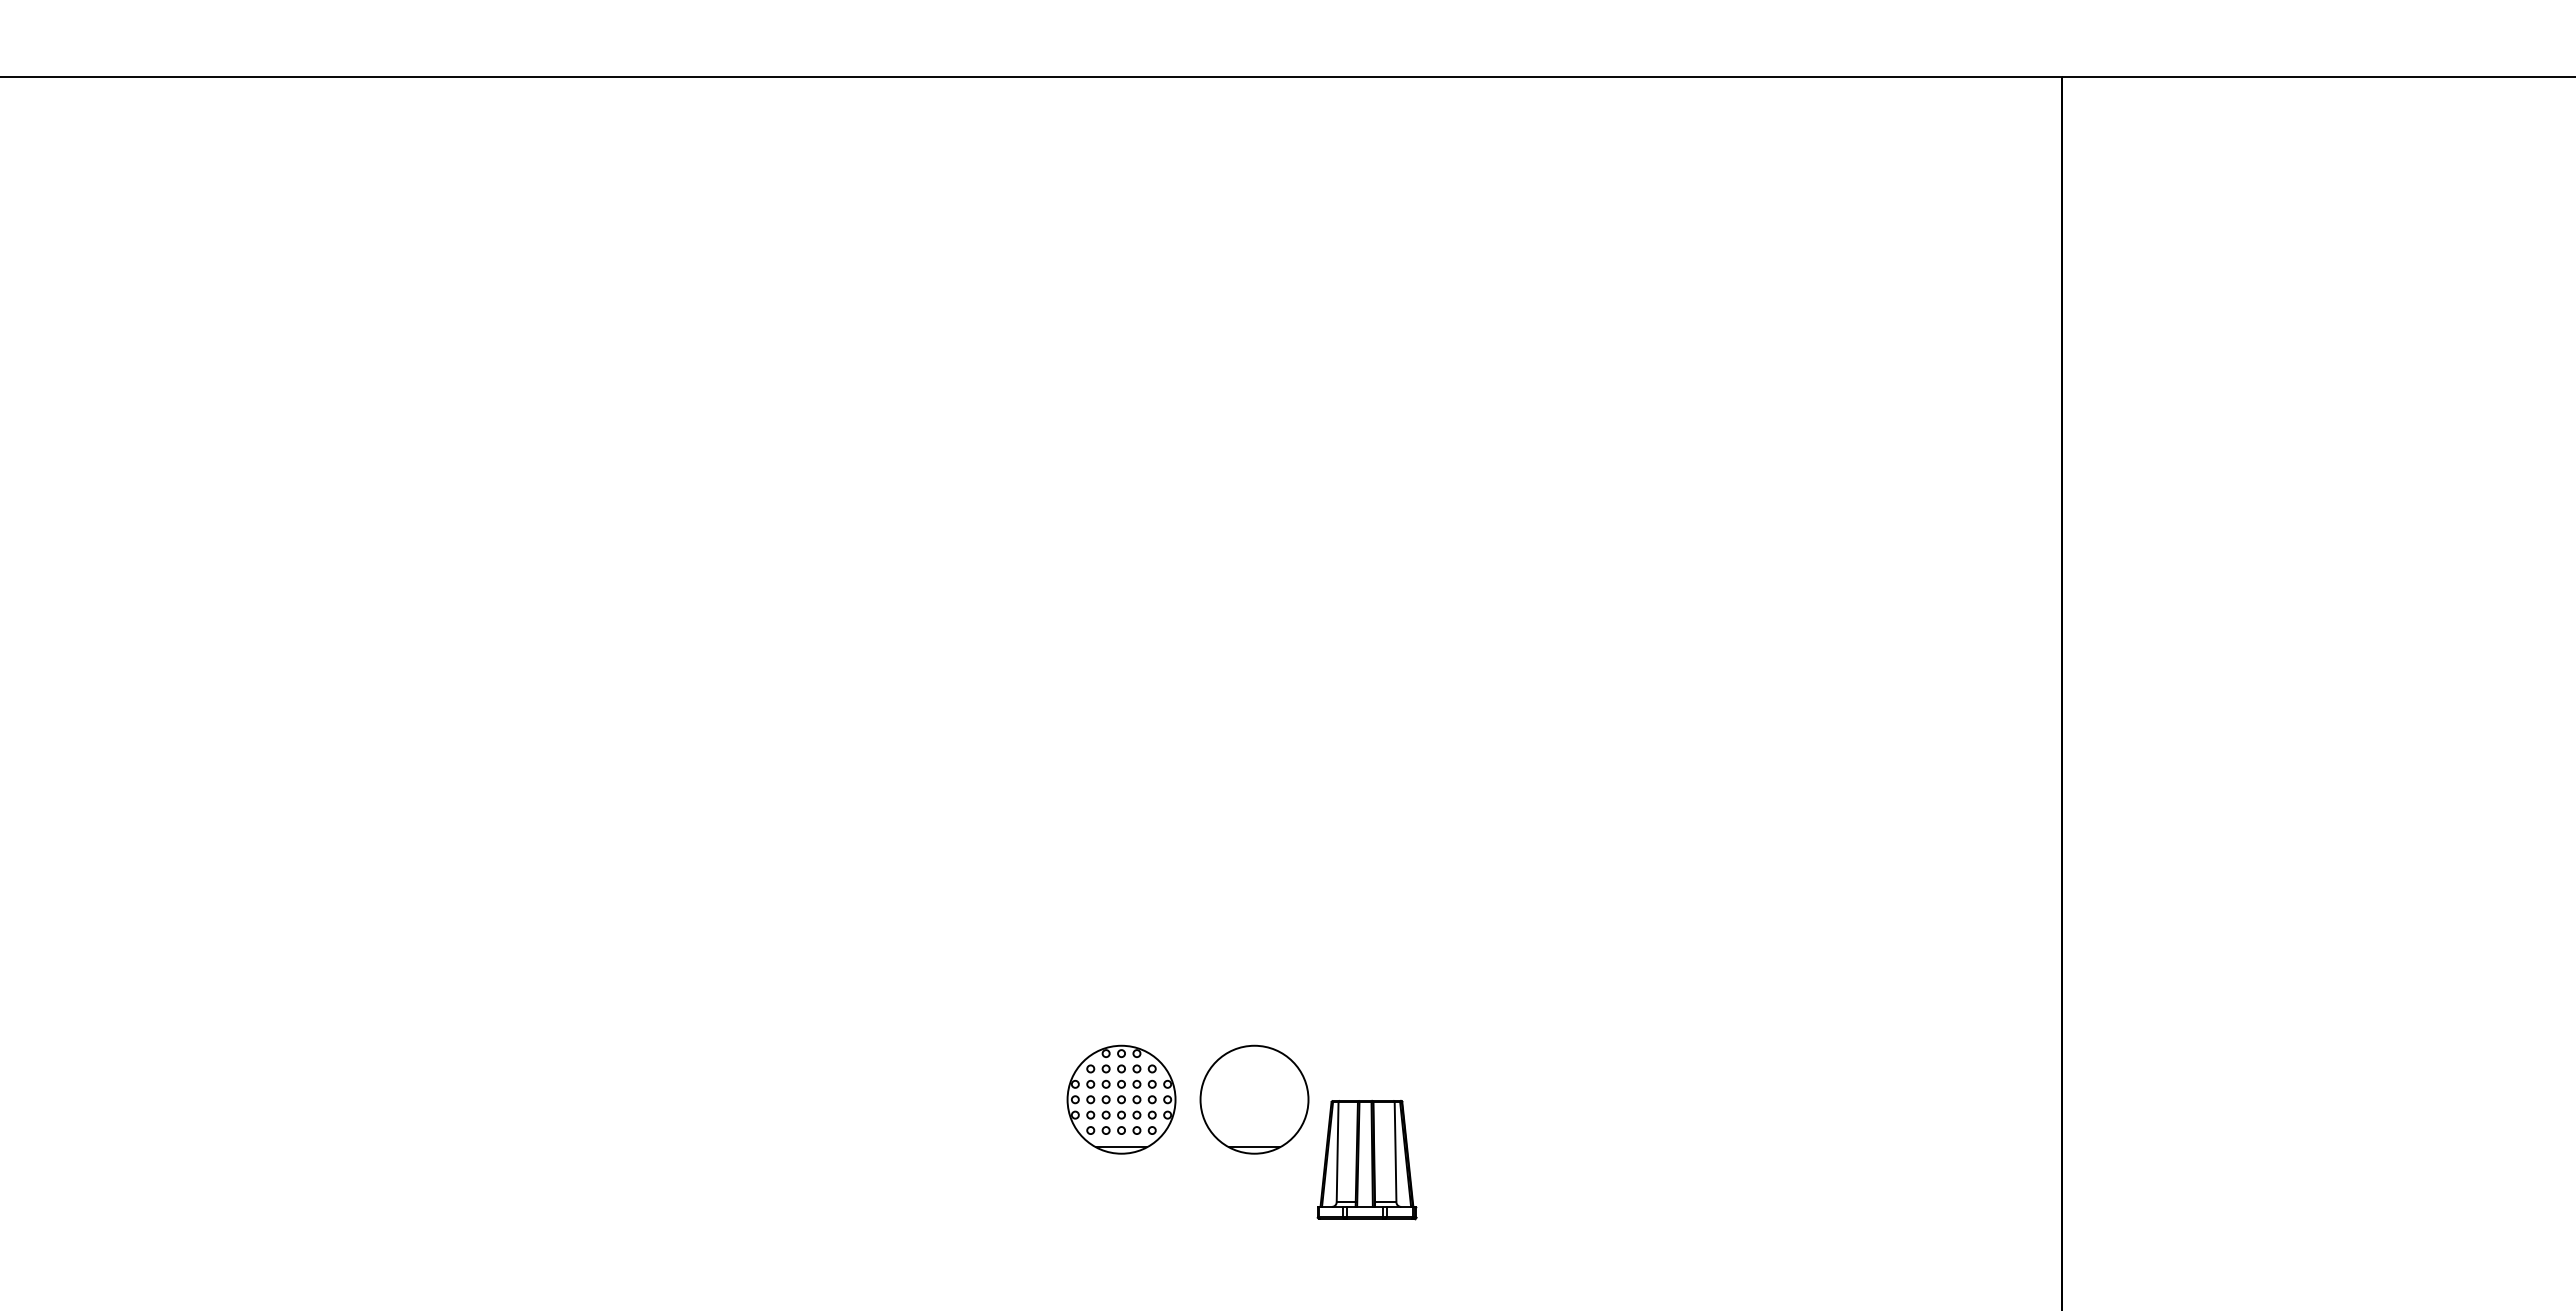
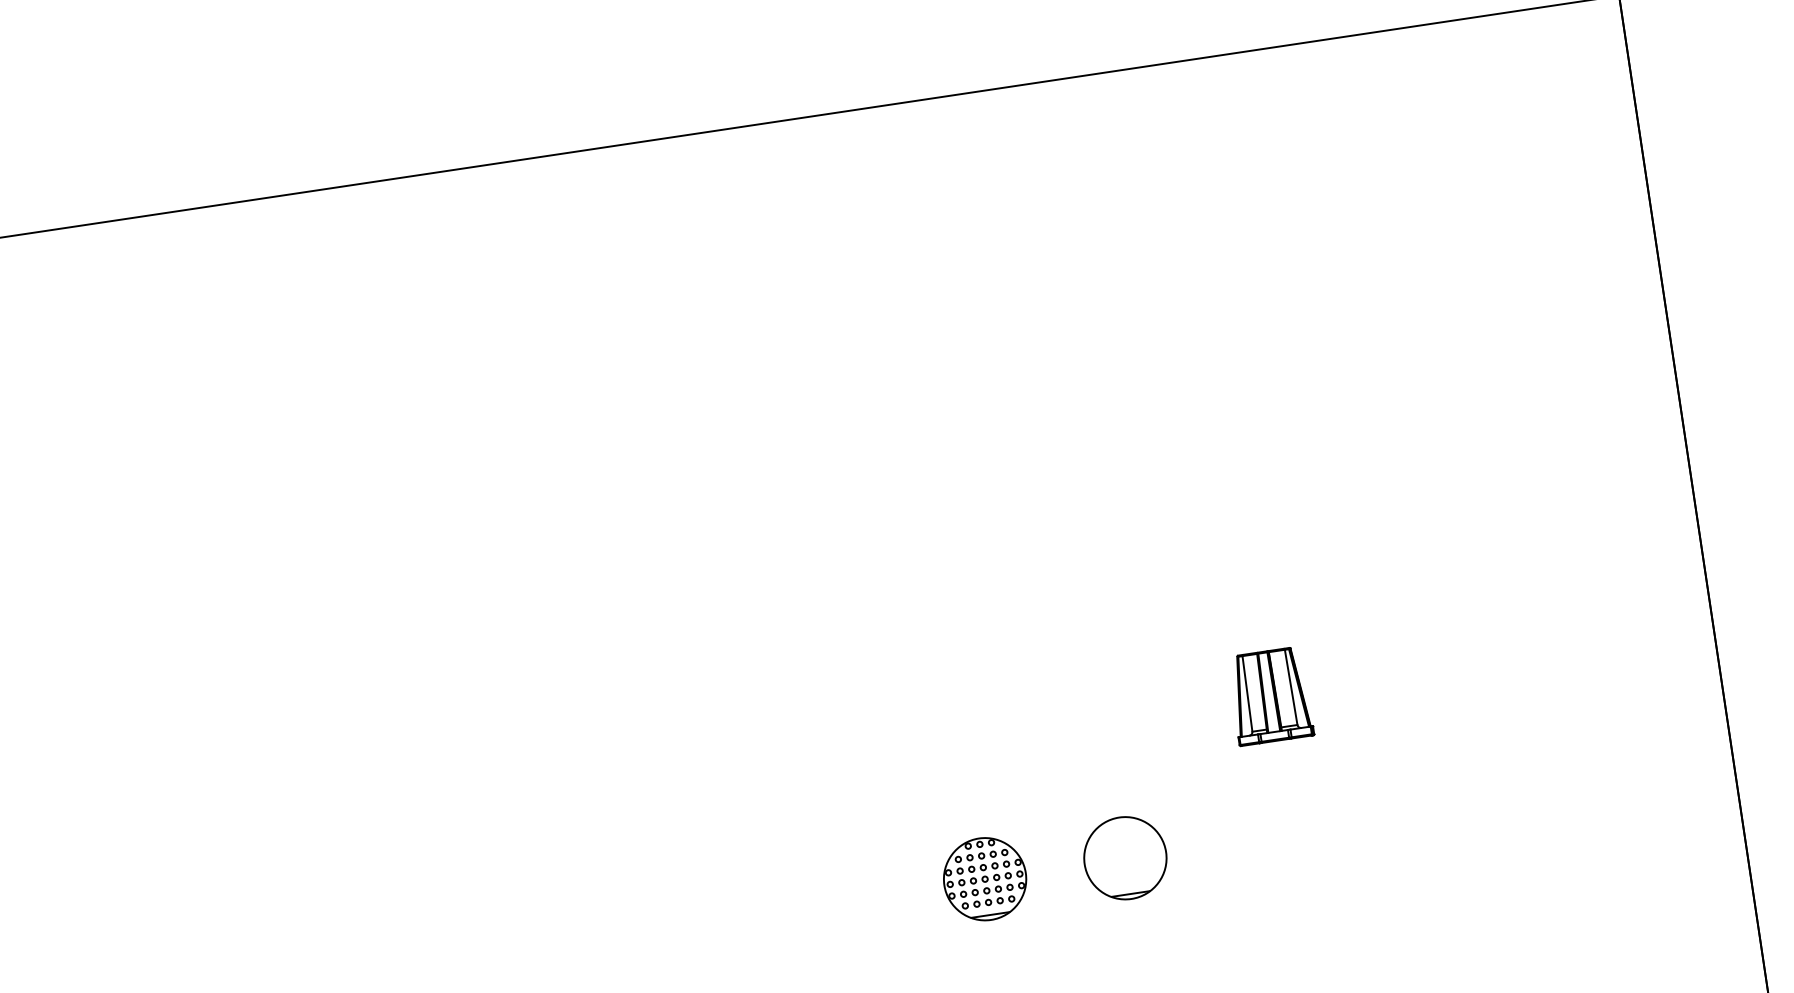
part: (1121, 1099) -> (985, 879), moved
part: (1366, 1160) -> (1270, 696), moved

